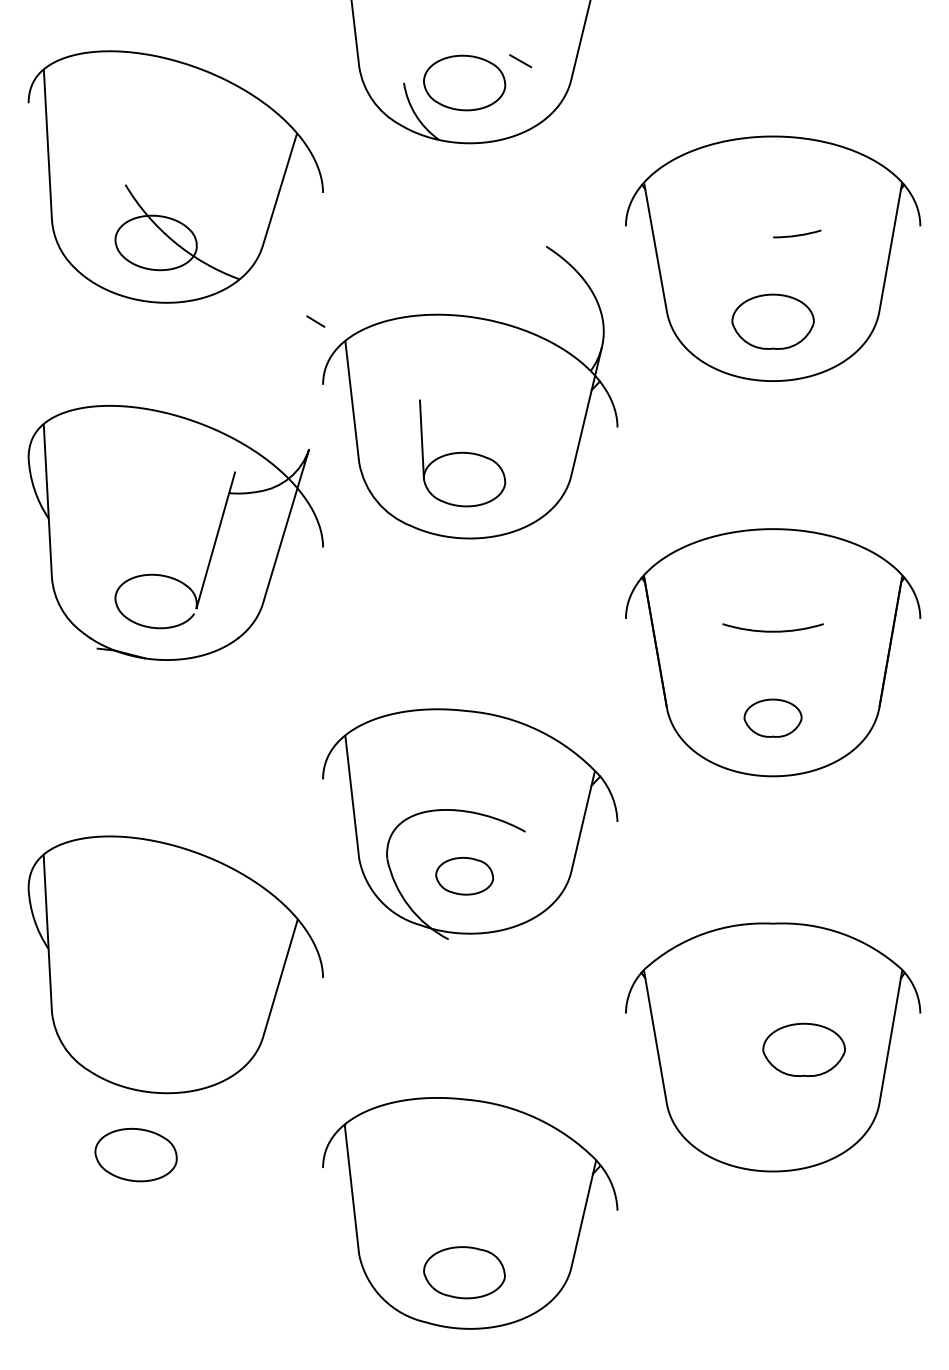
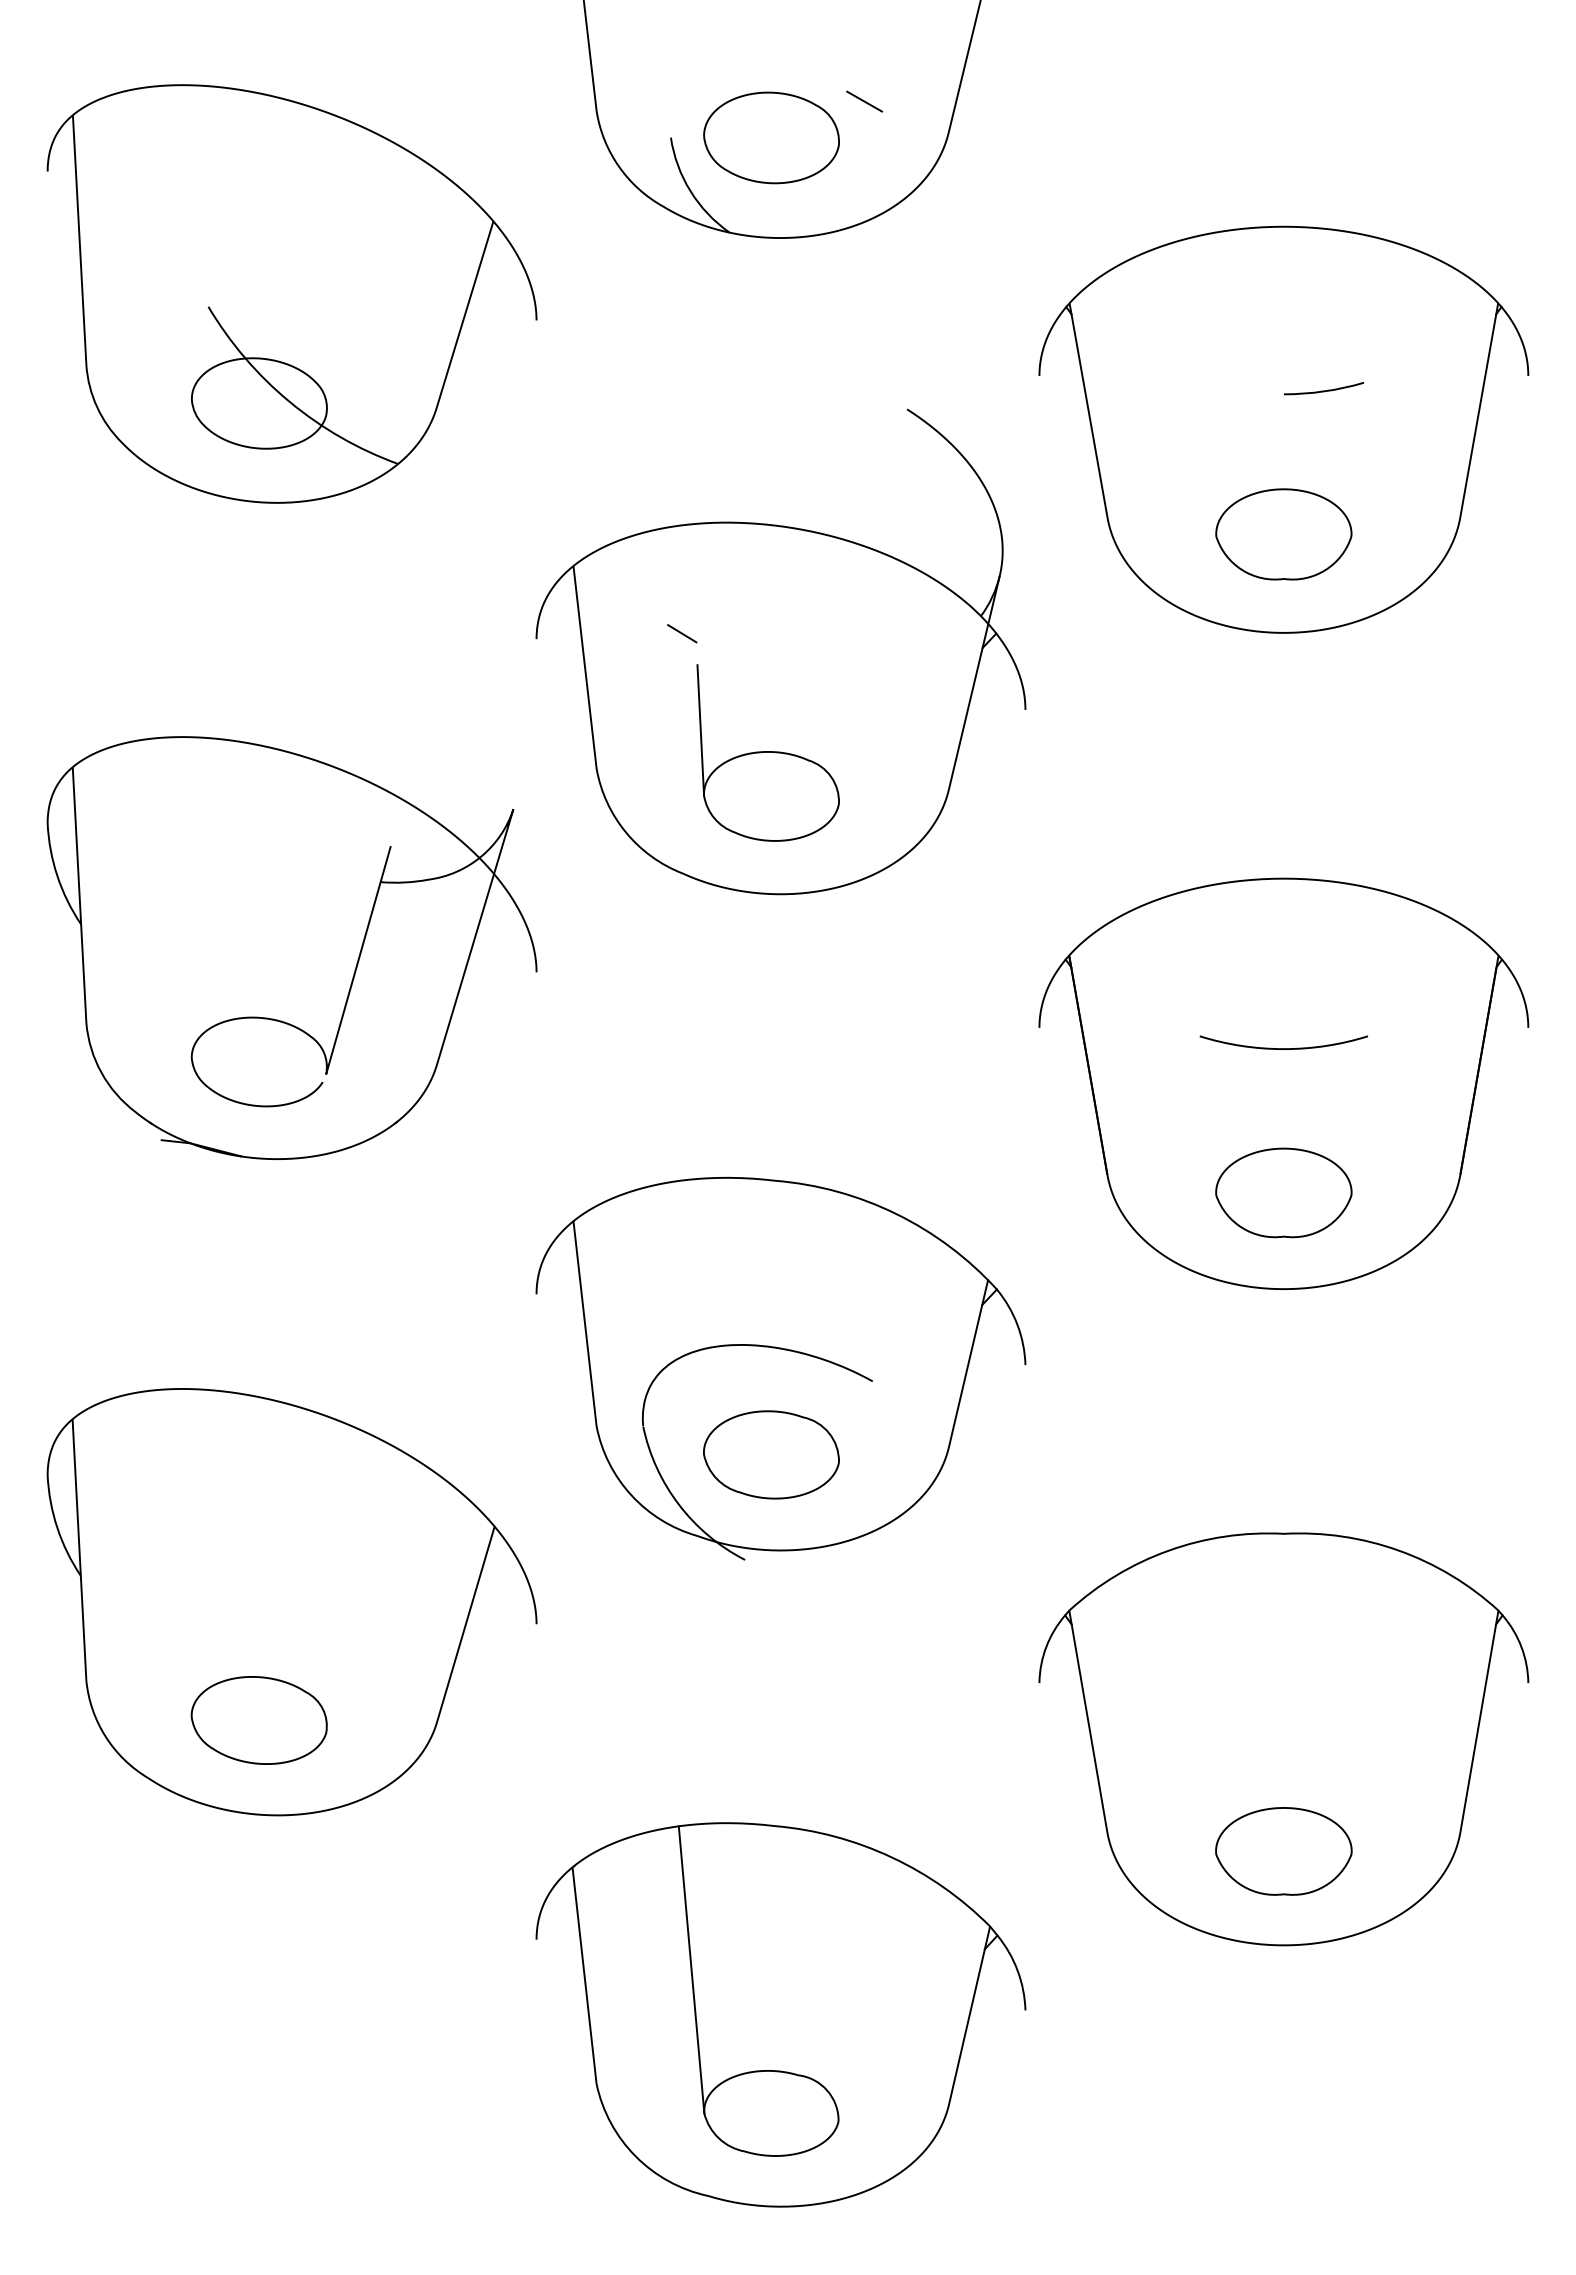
line: (315, 321) -> (681, 633), moved
part: (175, 532) -> (291, 947), moved
part: (772, 717) -> (1282, 1191), size x1.43
part: (464, 876) -> (771, 1455), size x1.43
part: (803, 1049) -> (1282, 1850), moved
part: (135, 1155) -> (258, 1721), moved
line: (416, 1185) -> (691, 1968), added

